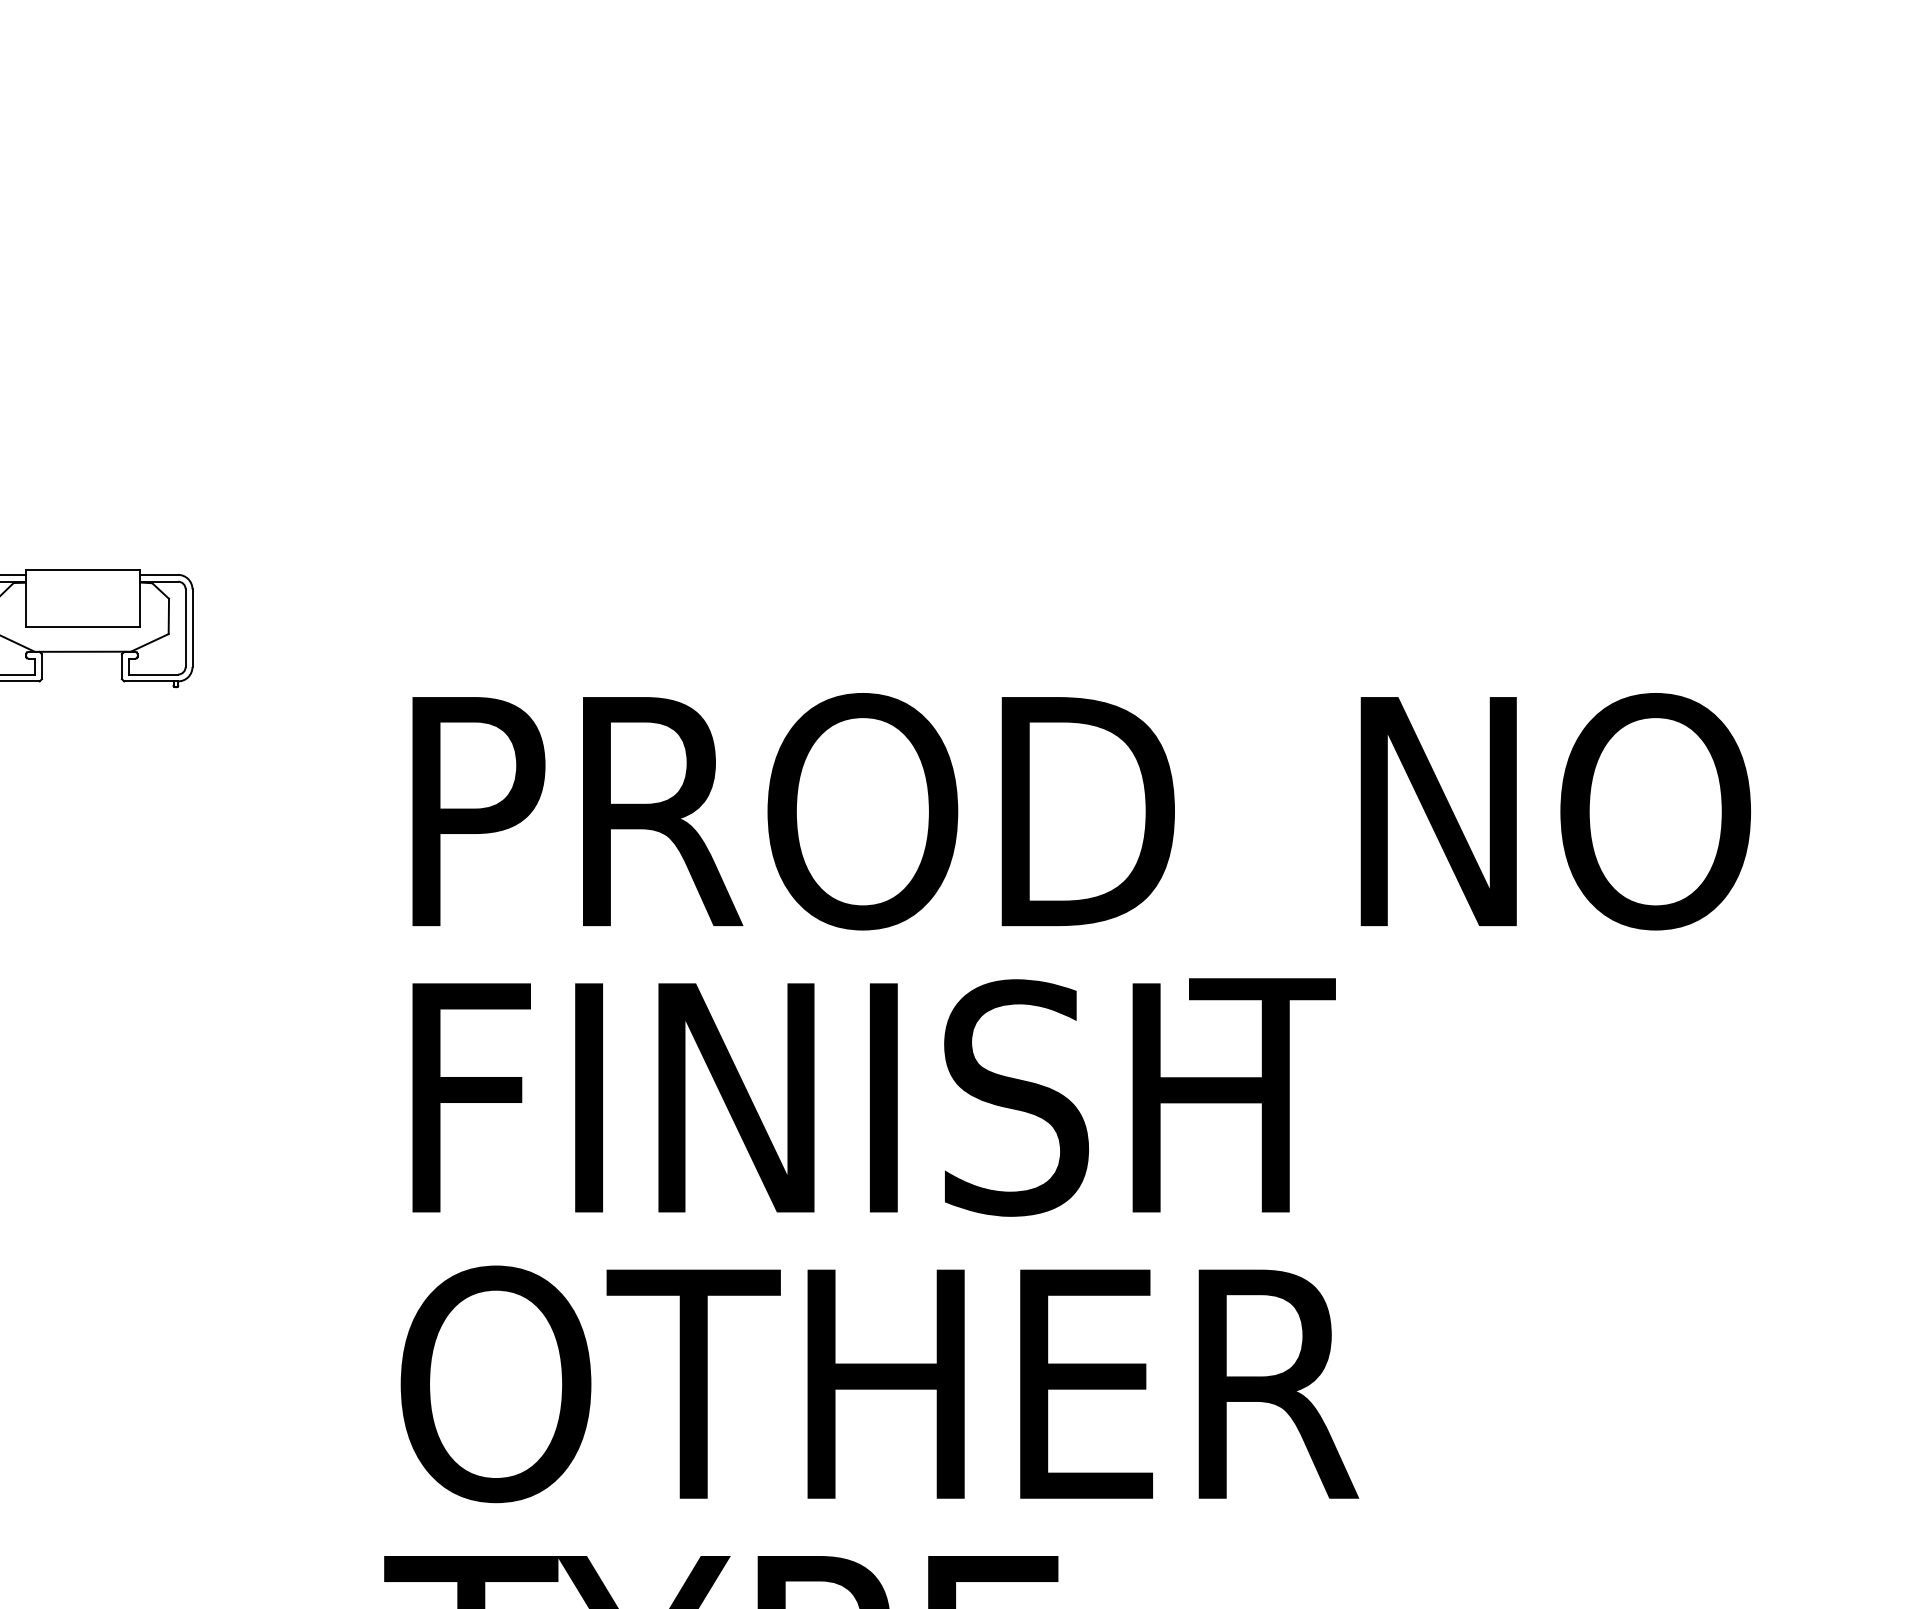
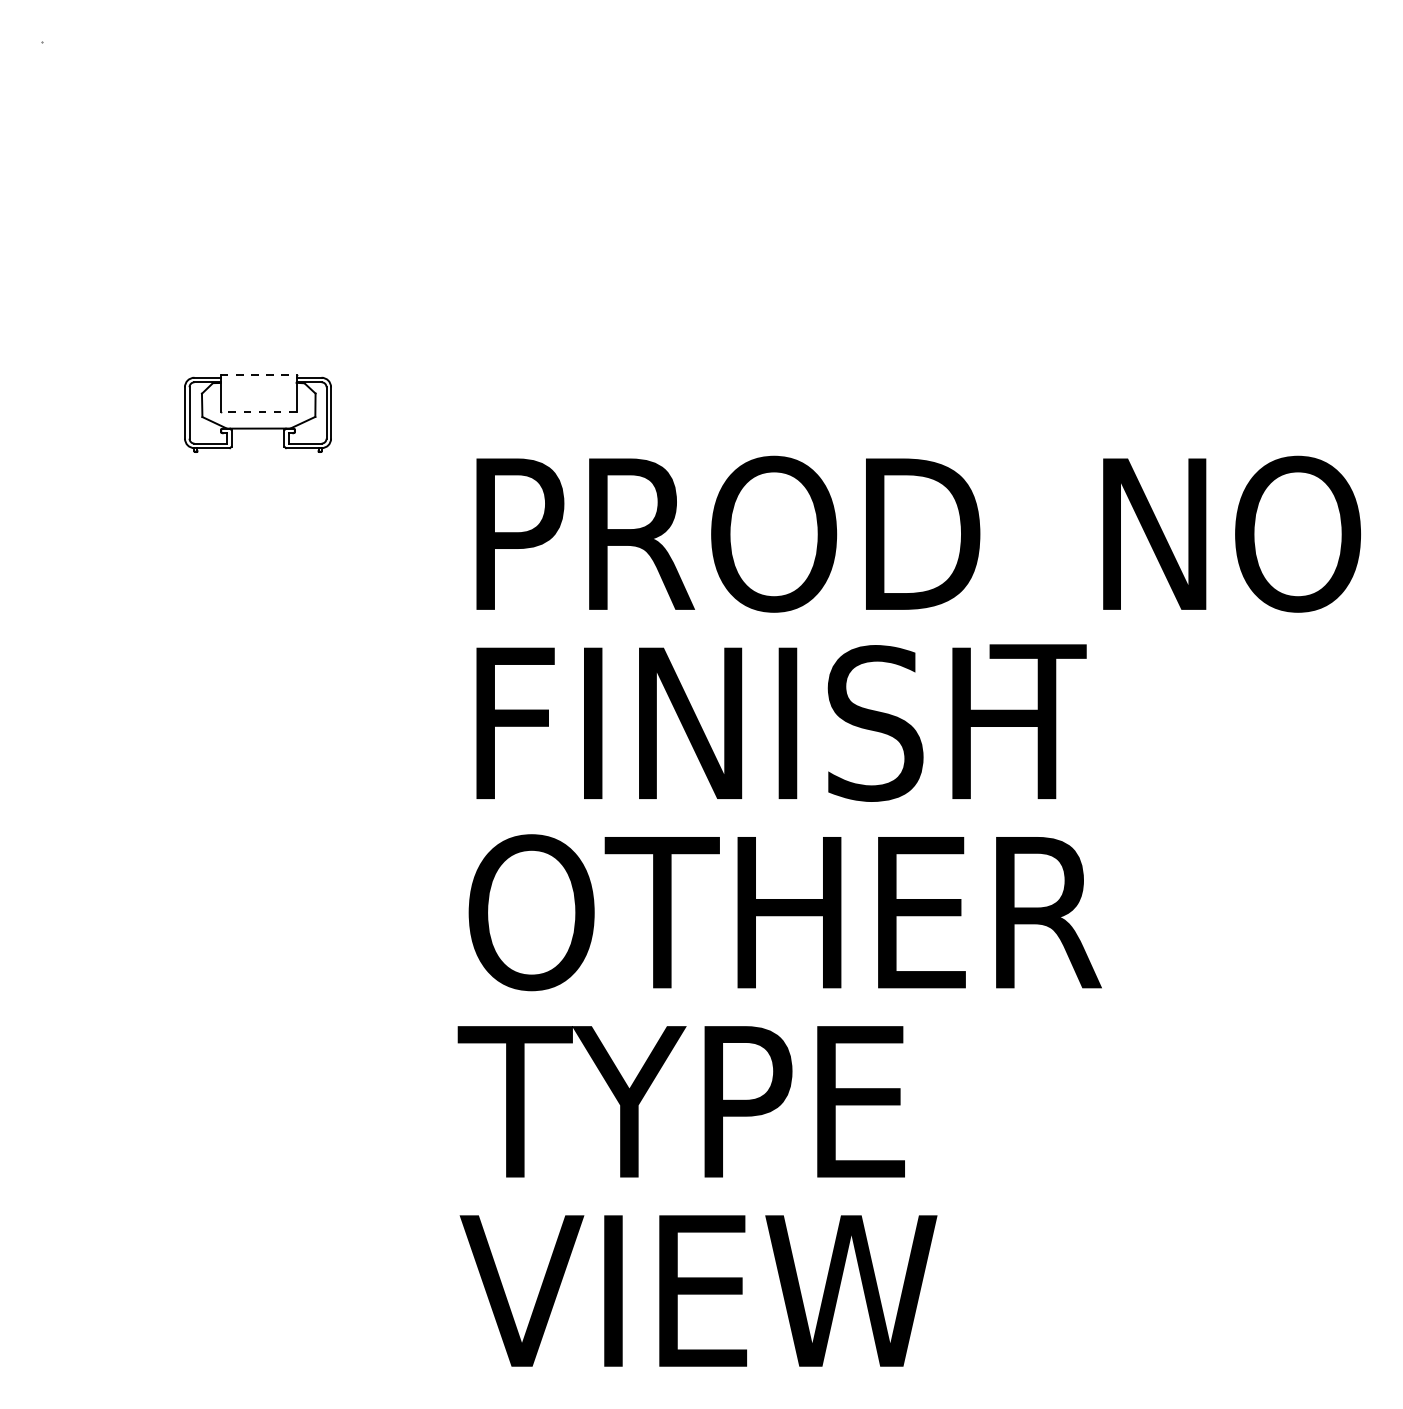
line: (82, 569) -> (258, 374), solid -> dashed
line: (82, 627) -> (258, 412), solid -> dashed

